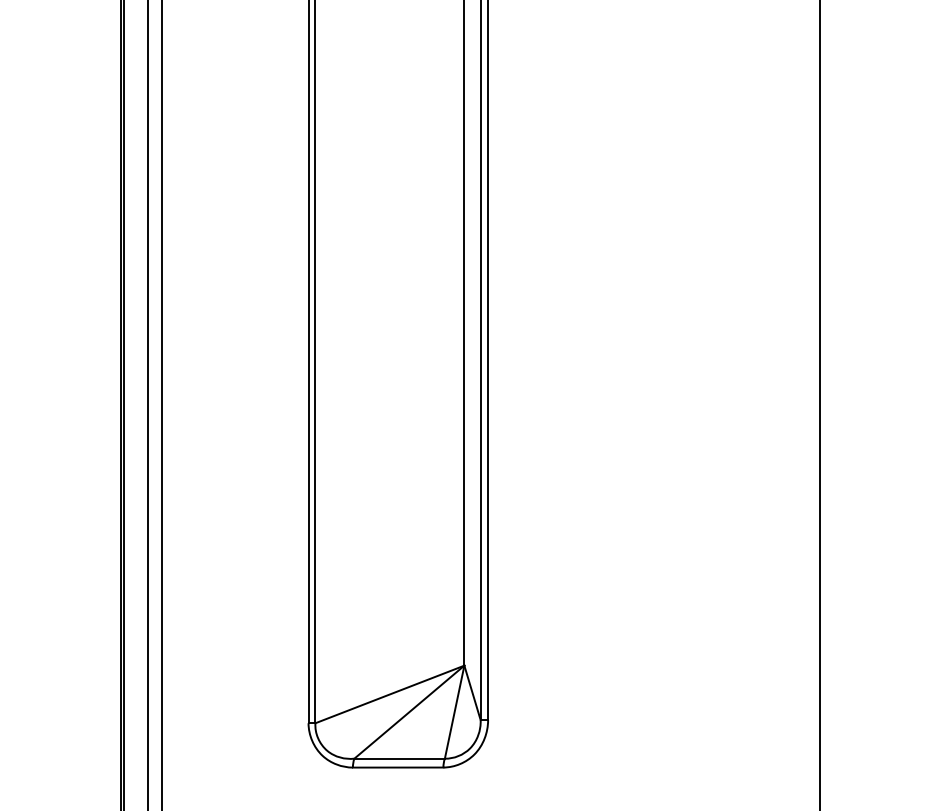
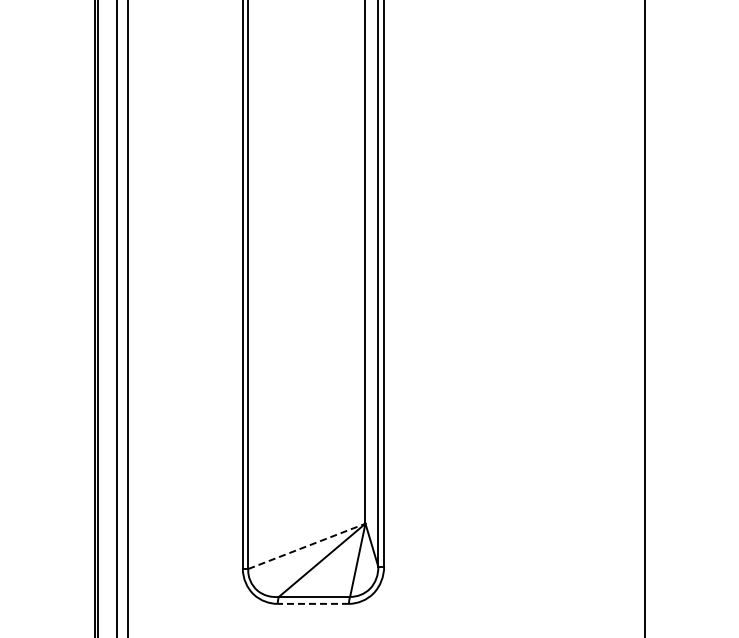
line: (389, 694) -> (306, 546), solid -> dashed
line: (398, 767) -> (313, 603), solid -> dashed

